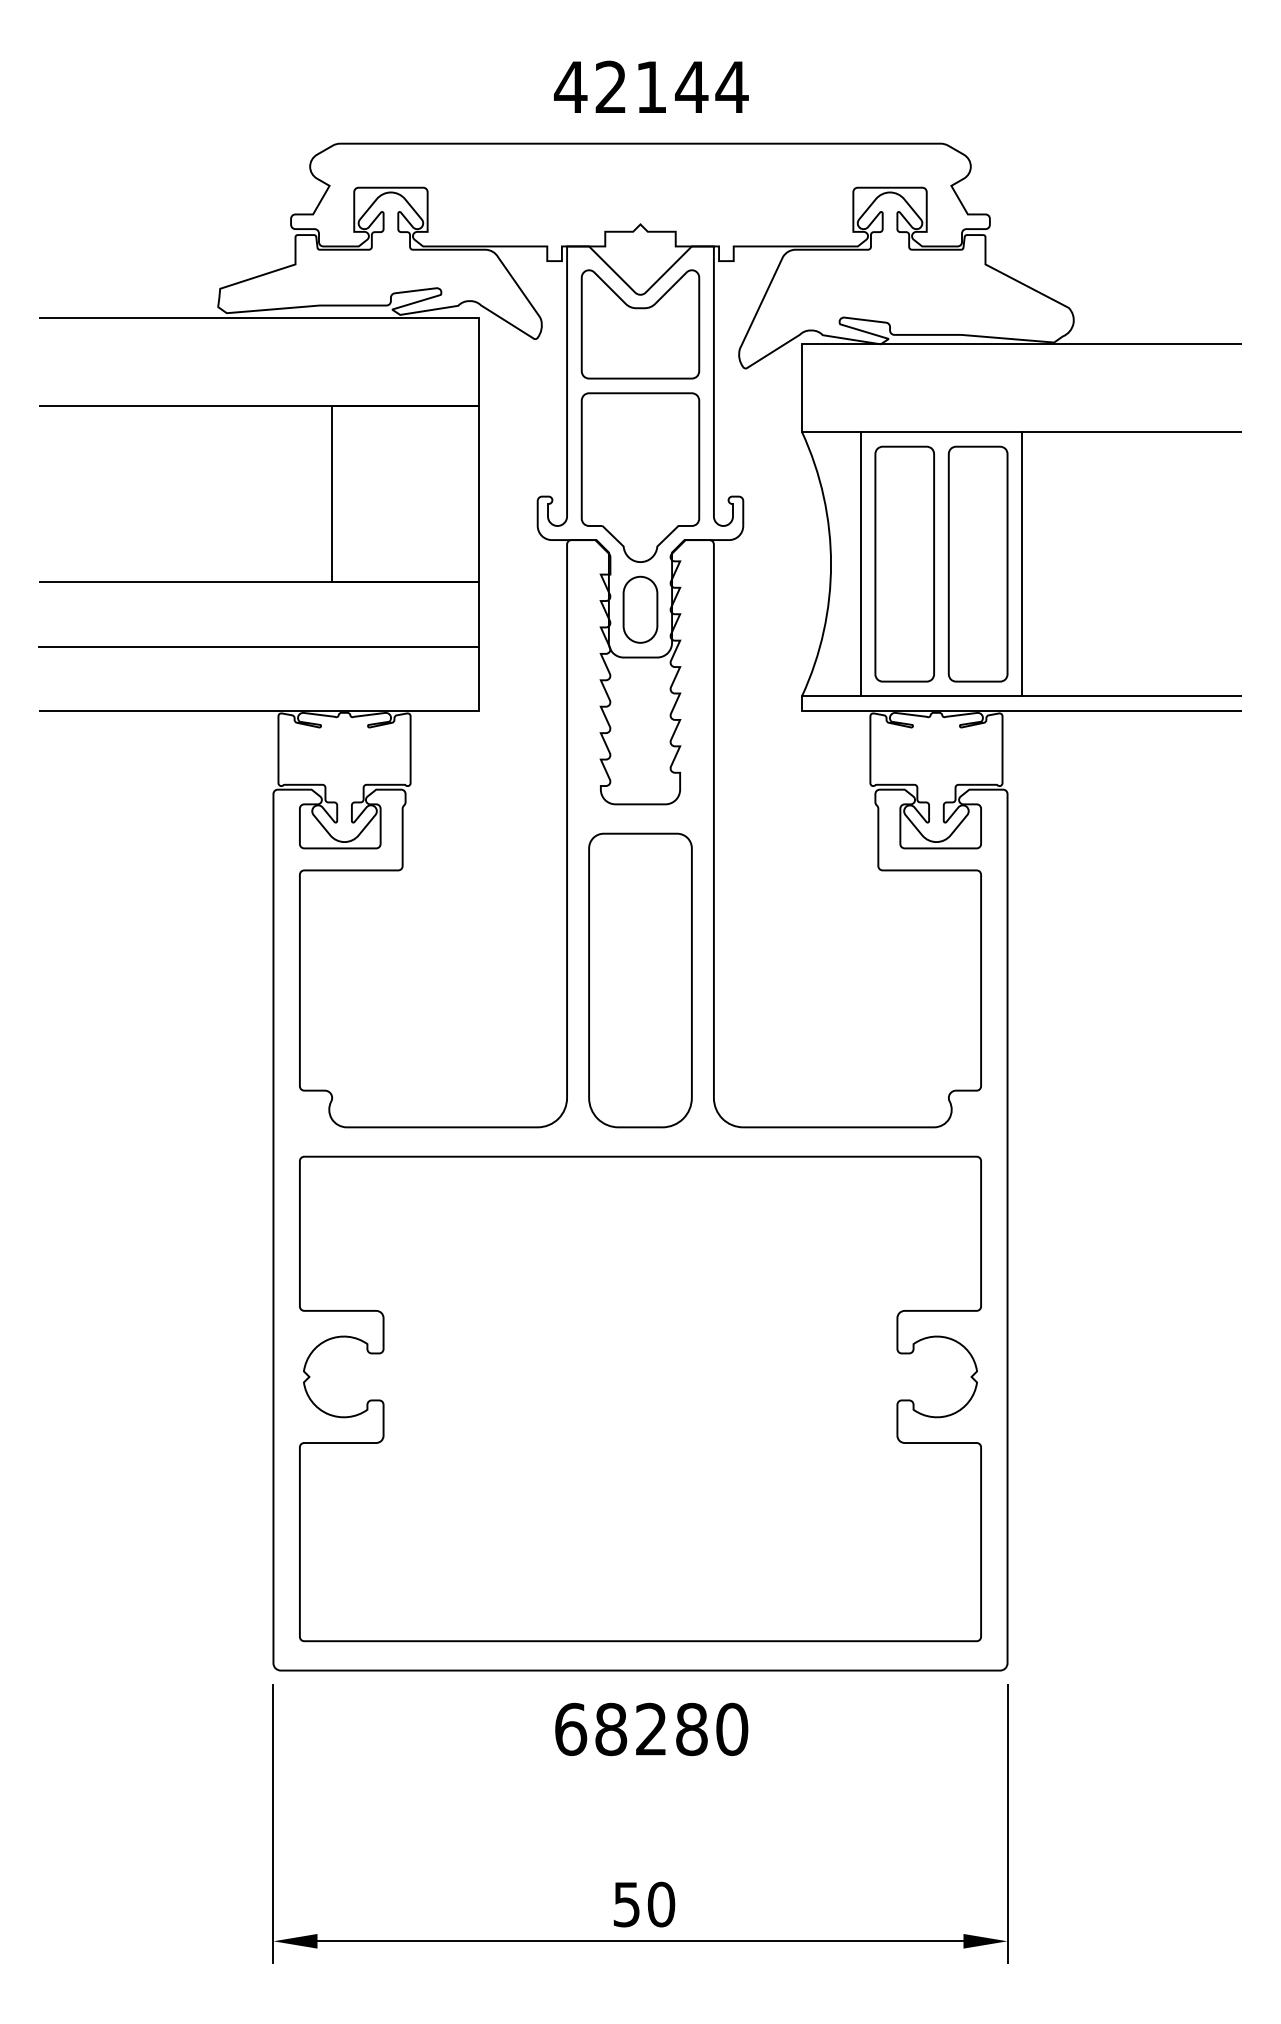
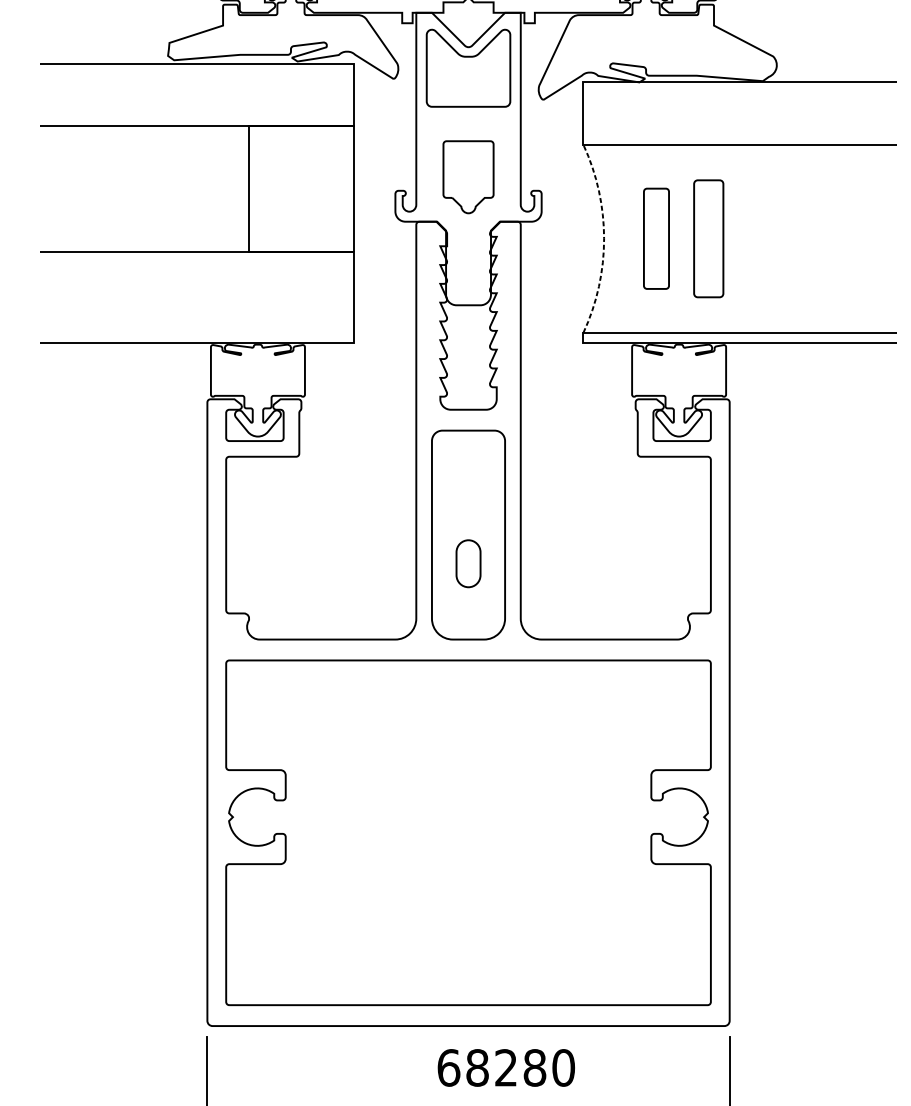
part: (640, 477) -> (468, 177), size x0.6
part: (904, 563) -> (656, 238), size x0.6
part: (977, 563) -> (708, 238), size x0.7
arc: (831, 564) -> (604, 239), solid -> dashed
line: (860, 564) -> (625, 239), removed
line: (1022, 564) -> (740, 239), removed
part: (640, 609) -> (468, 563), moved
line: (258, 646) -> (196, 297), removed
text: (651, 1729) -> (506, 1067), moved

